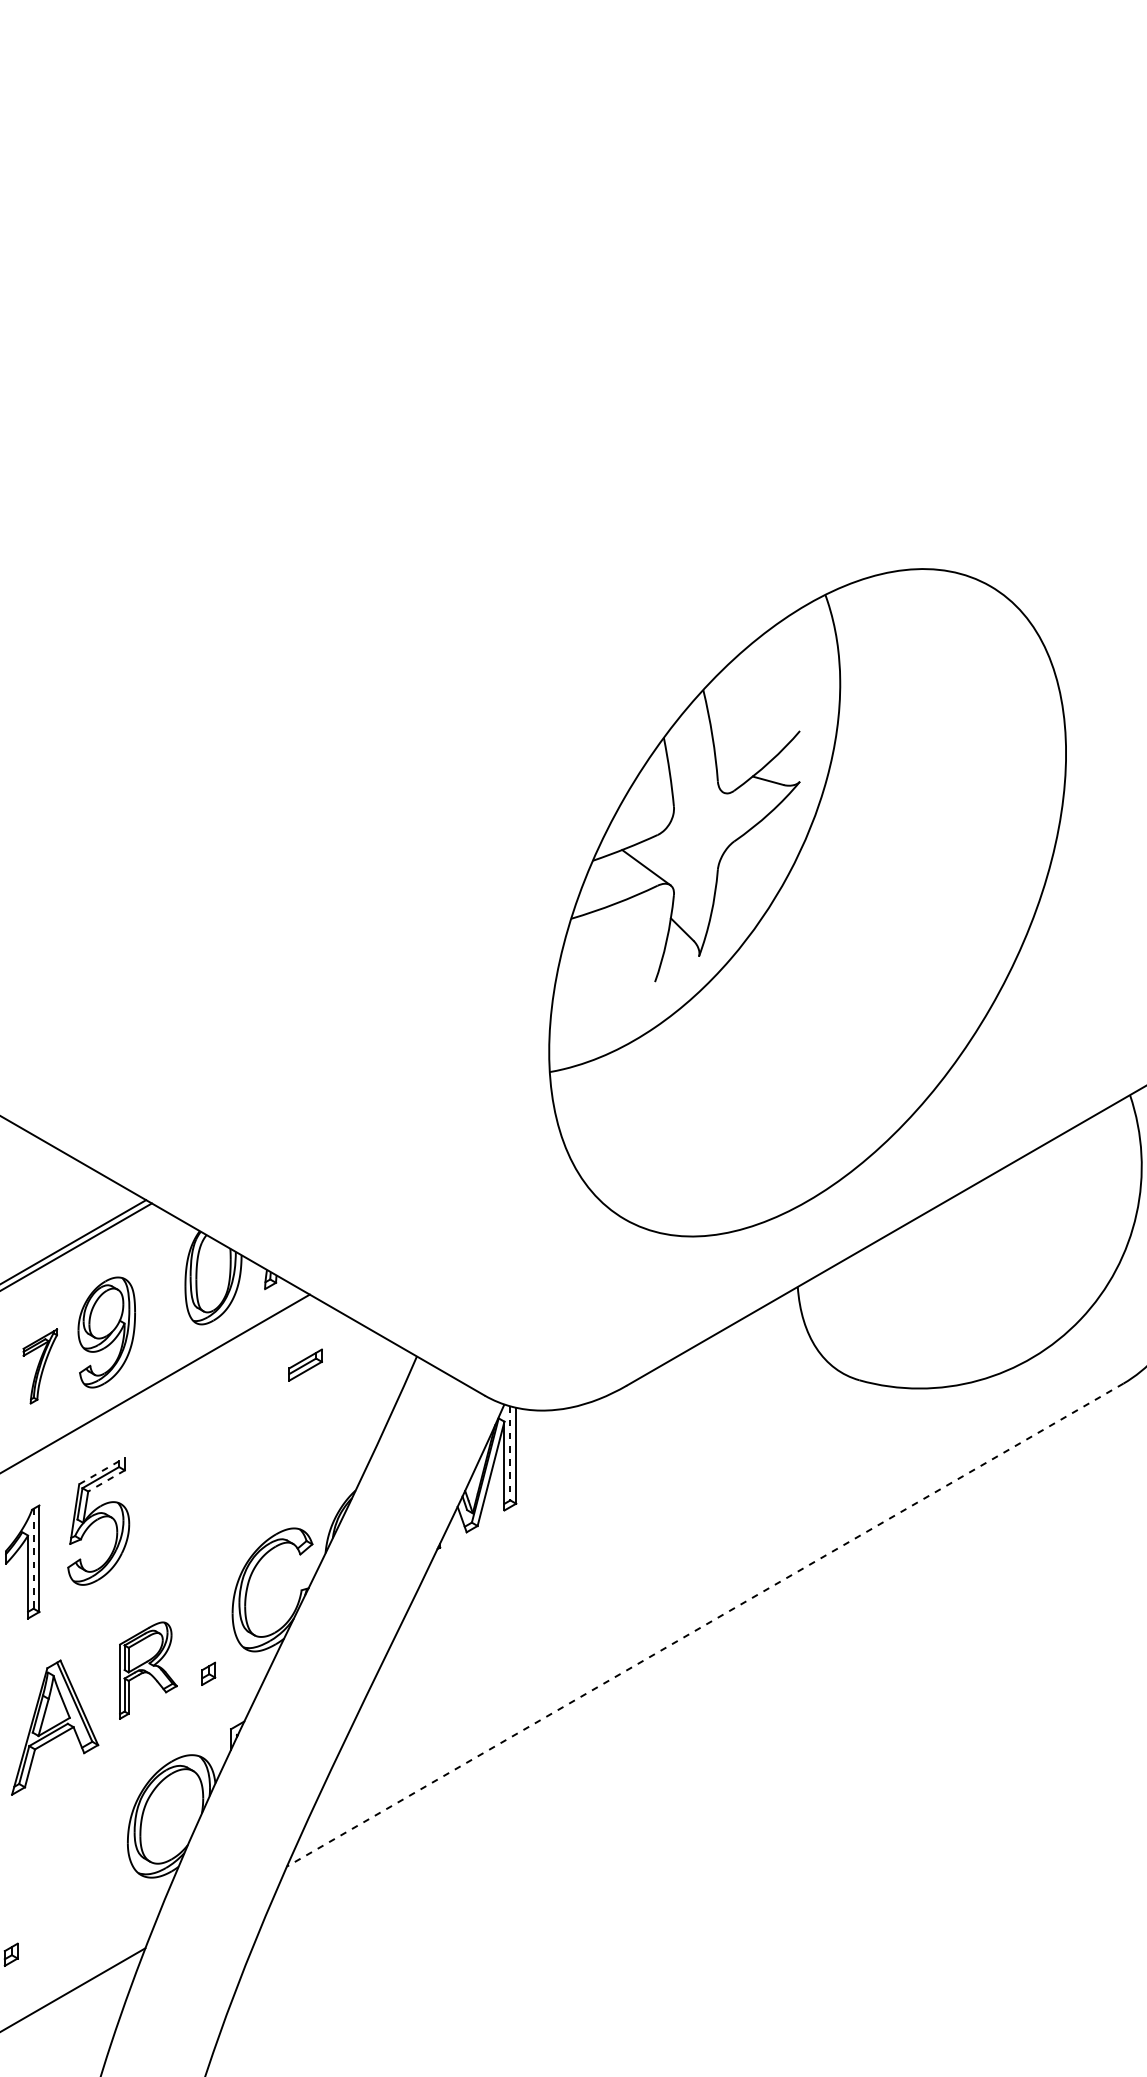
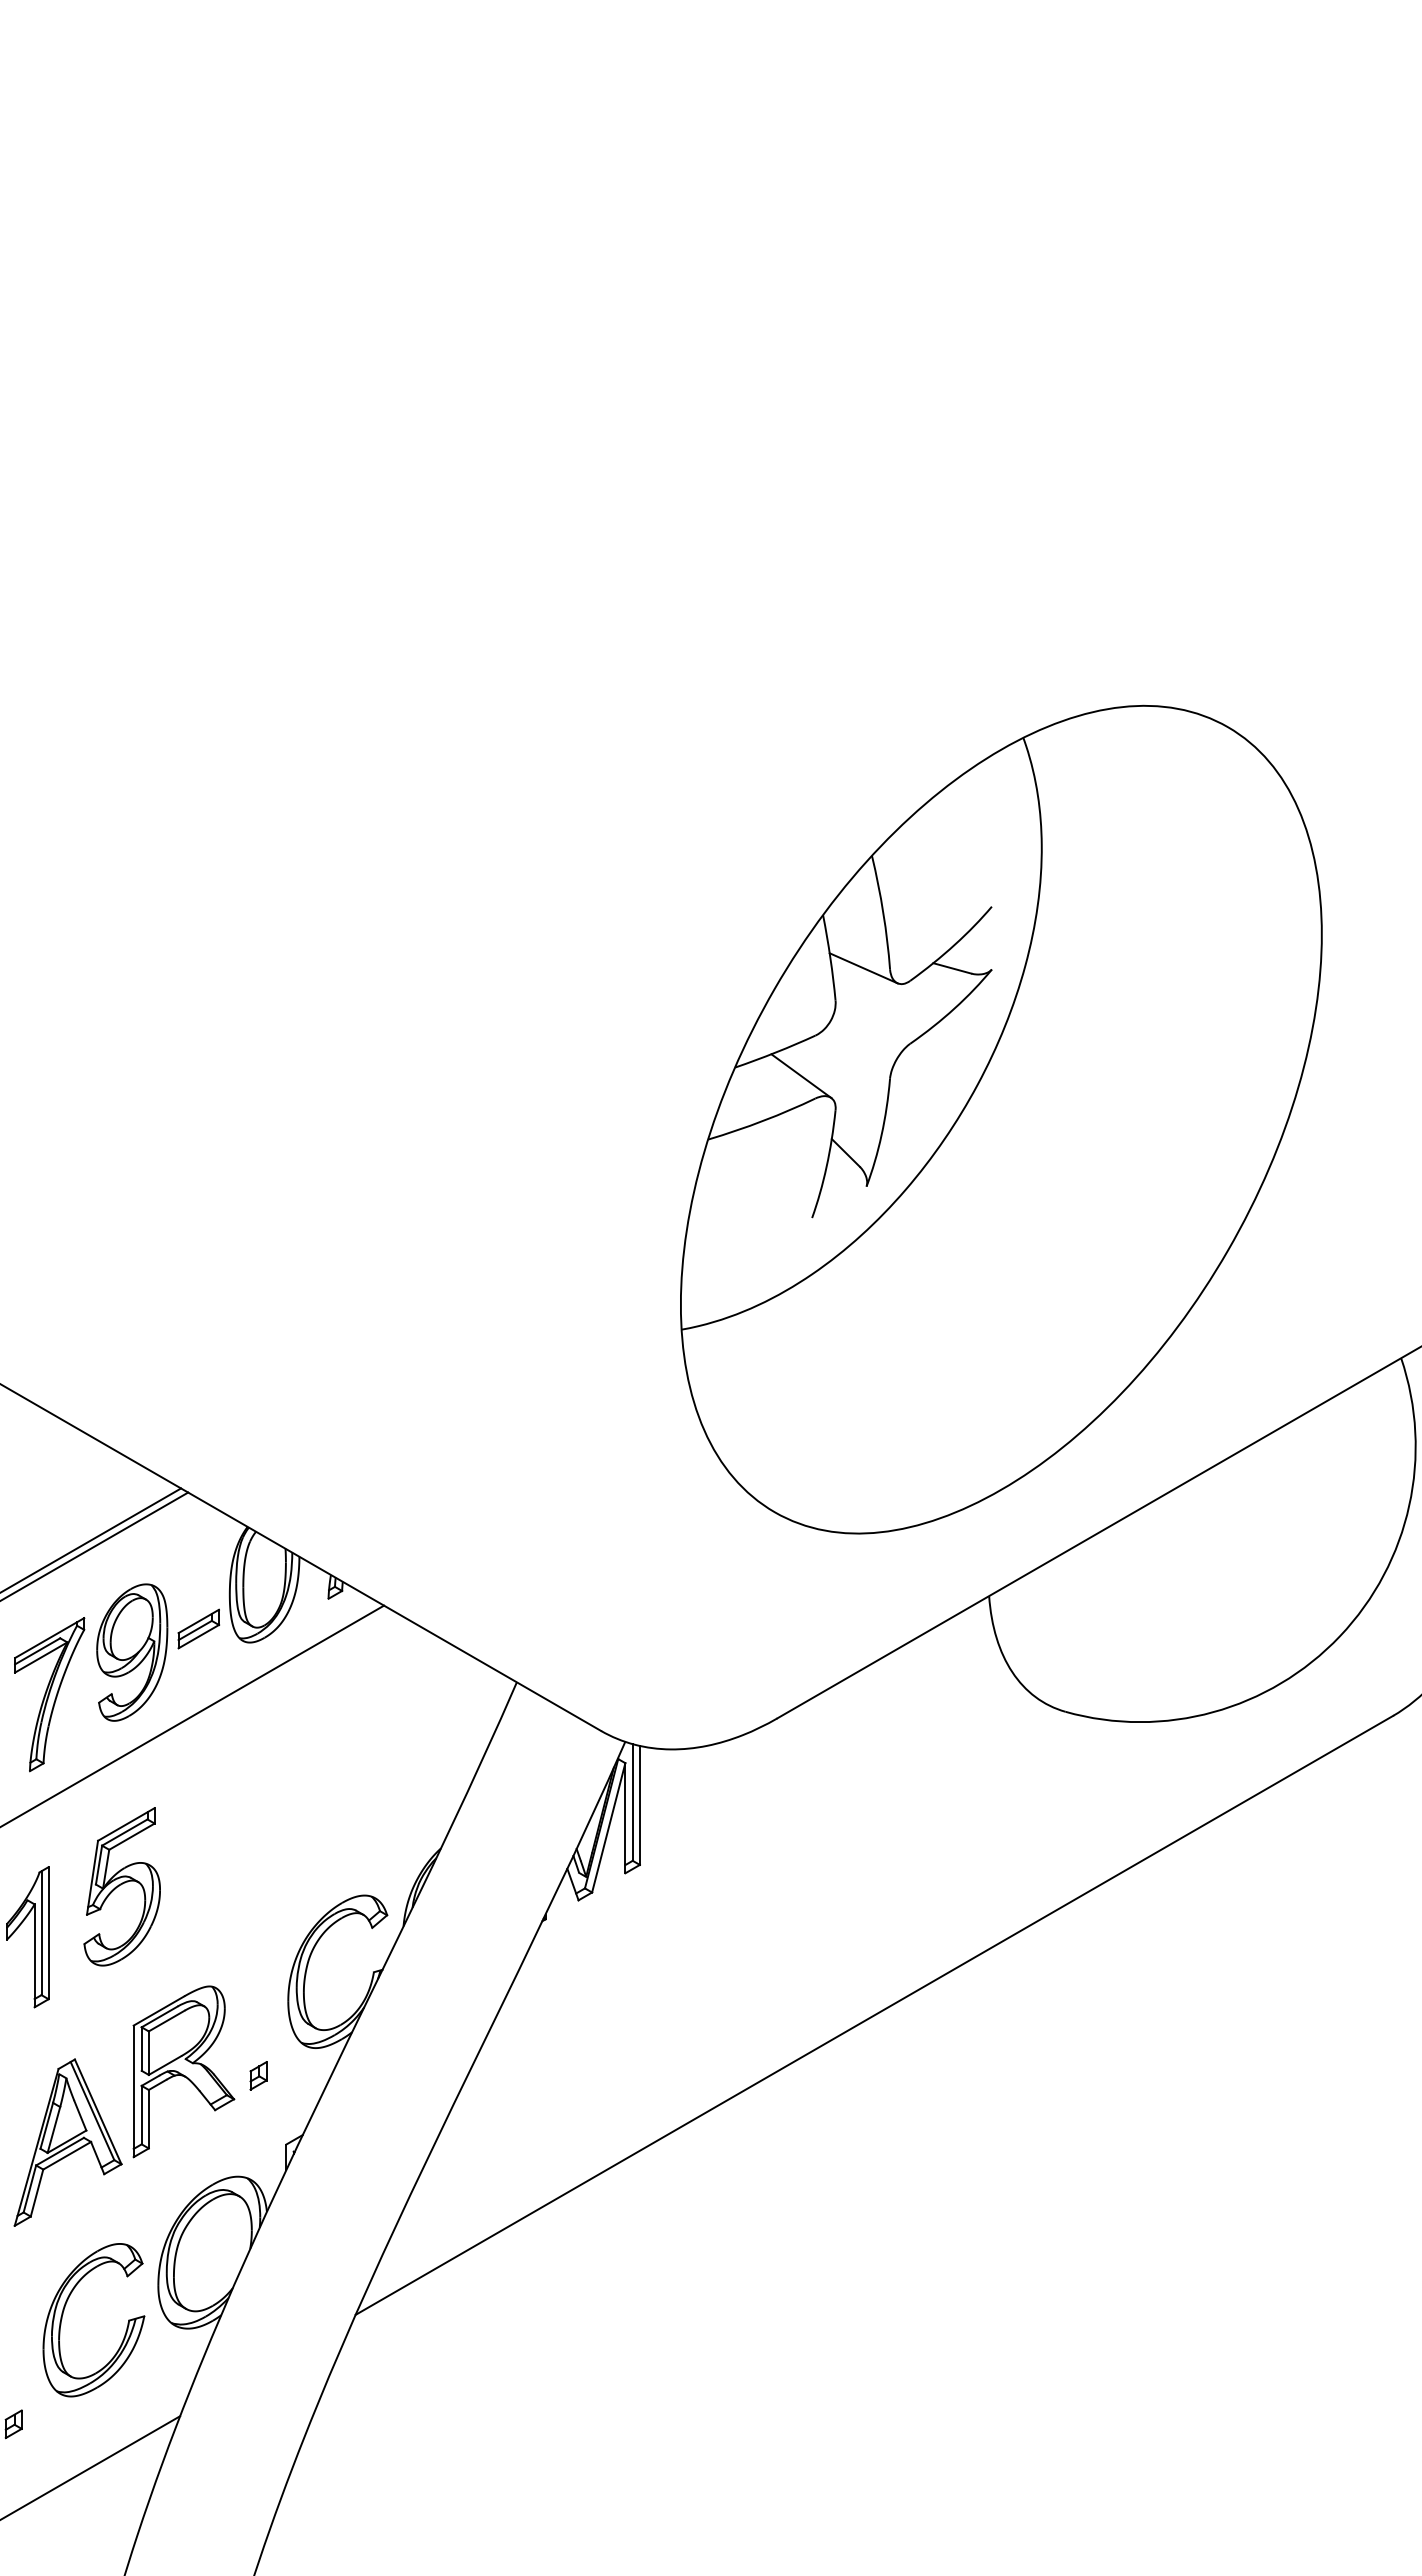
line: (696, 780) -> (863, 968), added
part: (305, 1364) -> (198, 1628), moved
part: (40, 1366) -> (49, 1694), size x1.67
line: (510, 1453) -> (632, 1802), dashed -> solid
line: (102, 1471) -> (126, 1824), dashed -> solid
line: (106, 1480) -> (131, 1836), dashed -> solid
line: (33, 1559) -> (41, 1933), dashed -> solid
line: (705, 1625) -> (874, 2015), dashed -> solid
part: (148, 1670) -> (183, 2071), size x1.43
part: (51, 1866) -> (63, 2314), added

